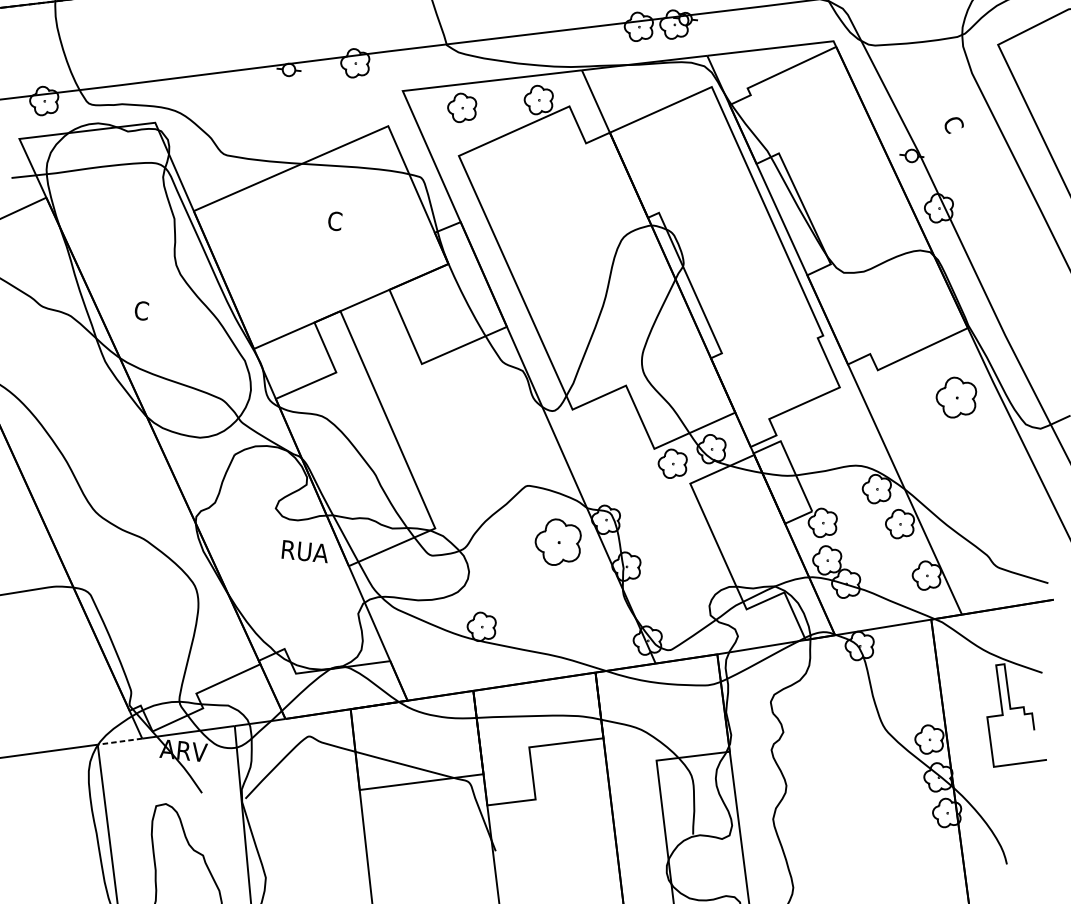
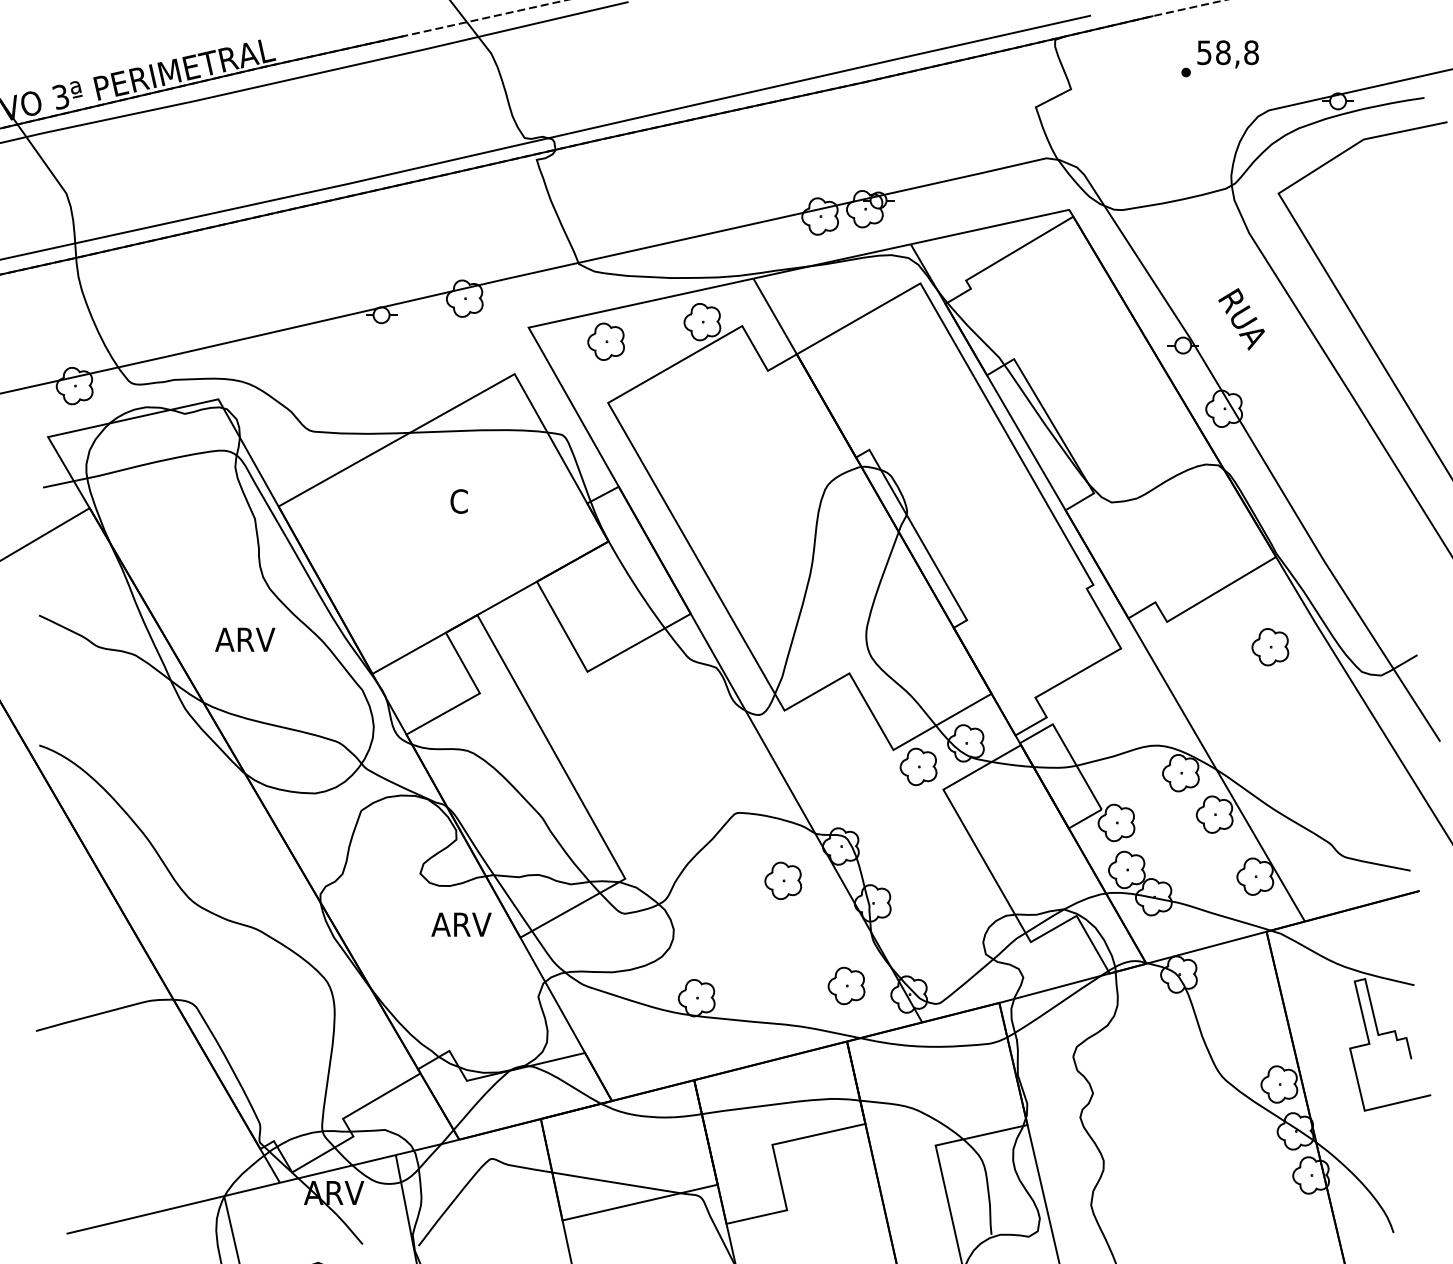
text: (959, 140) -> (1241, 319), C -> RUA
text: (157, 312) -> (245, 639), C -> ARV
part: (956, 398) -> (1270, 647), size x0.71
part: (558, 542) -> (783, 880), size x0.62
text: (303, 551) -> (461, 924), RUA -> ARV
part: (599, 628) -> (846, 985), added
line: (120, 741) -> (252, 1189), dashed -> solid

